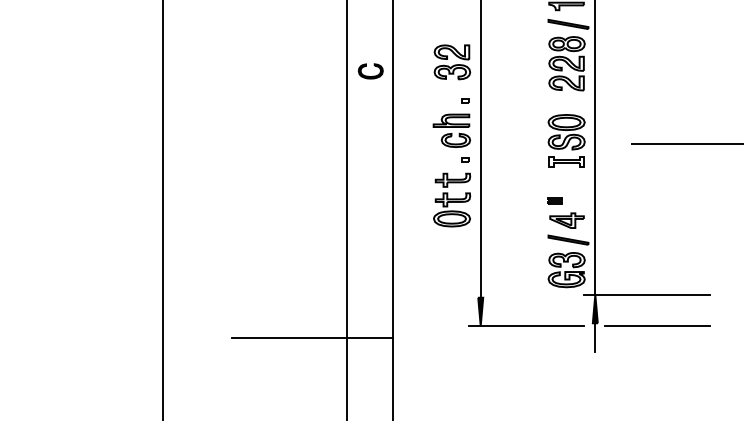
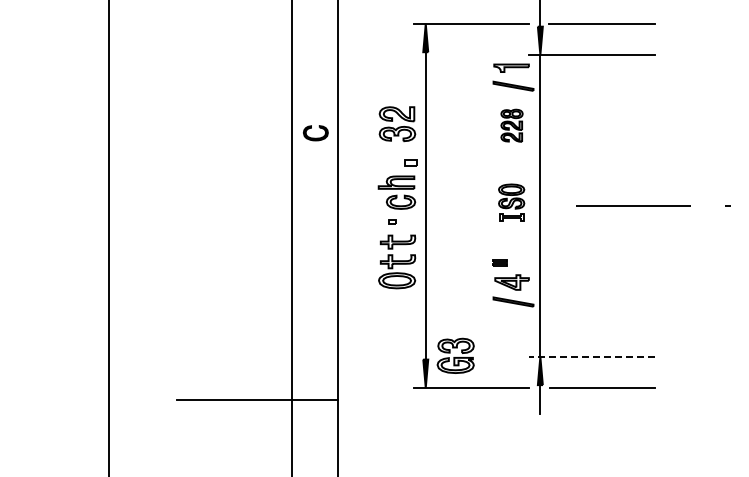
part: (566, 63) -> (511, 125), size x0.6
part: (465, 100) -> (410, 162), size x1.6
part: (566, 140) -> (511, 202), size x0.7
part: (465, 159) -> (392, 221), moved
part: (566, 269) -> (455, 355), moved
line: (646, 294) -> (591, 356), solid -> dashed

